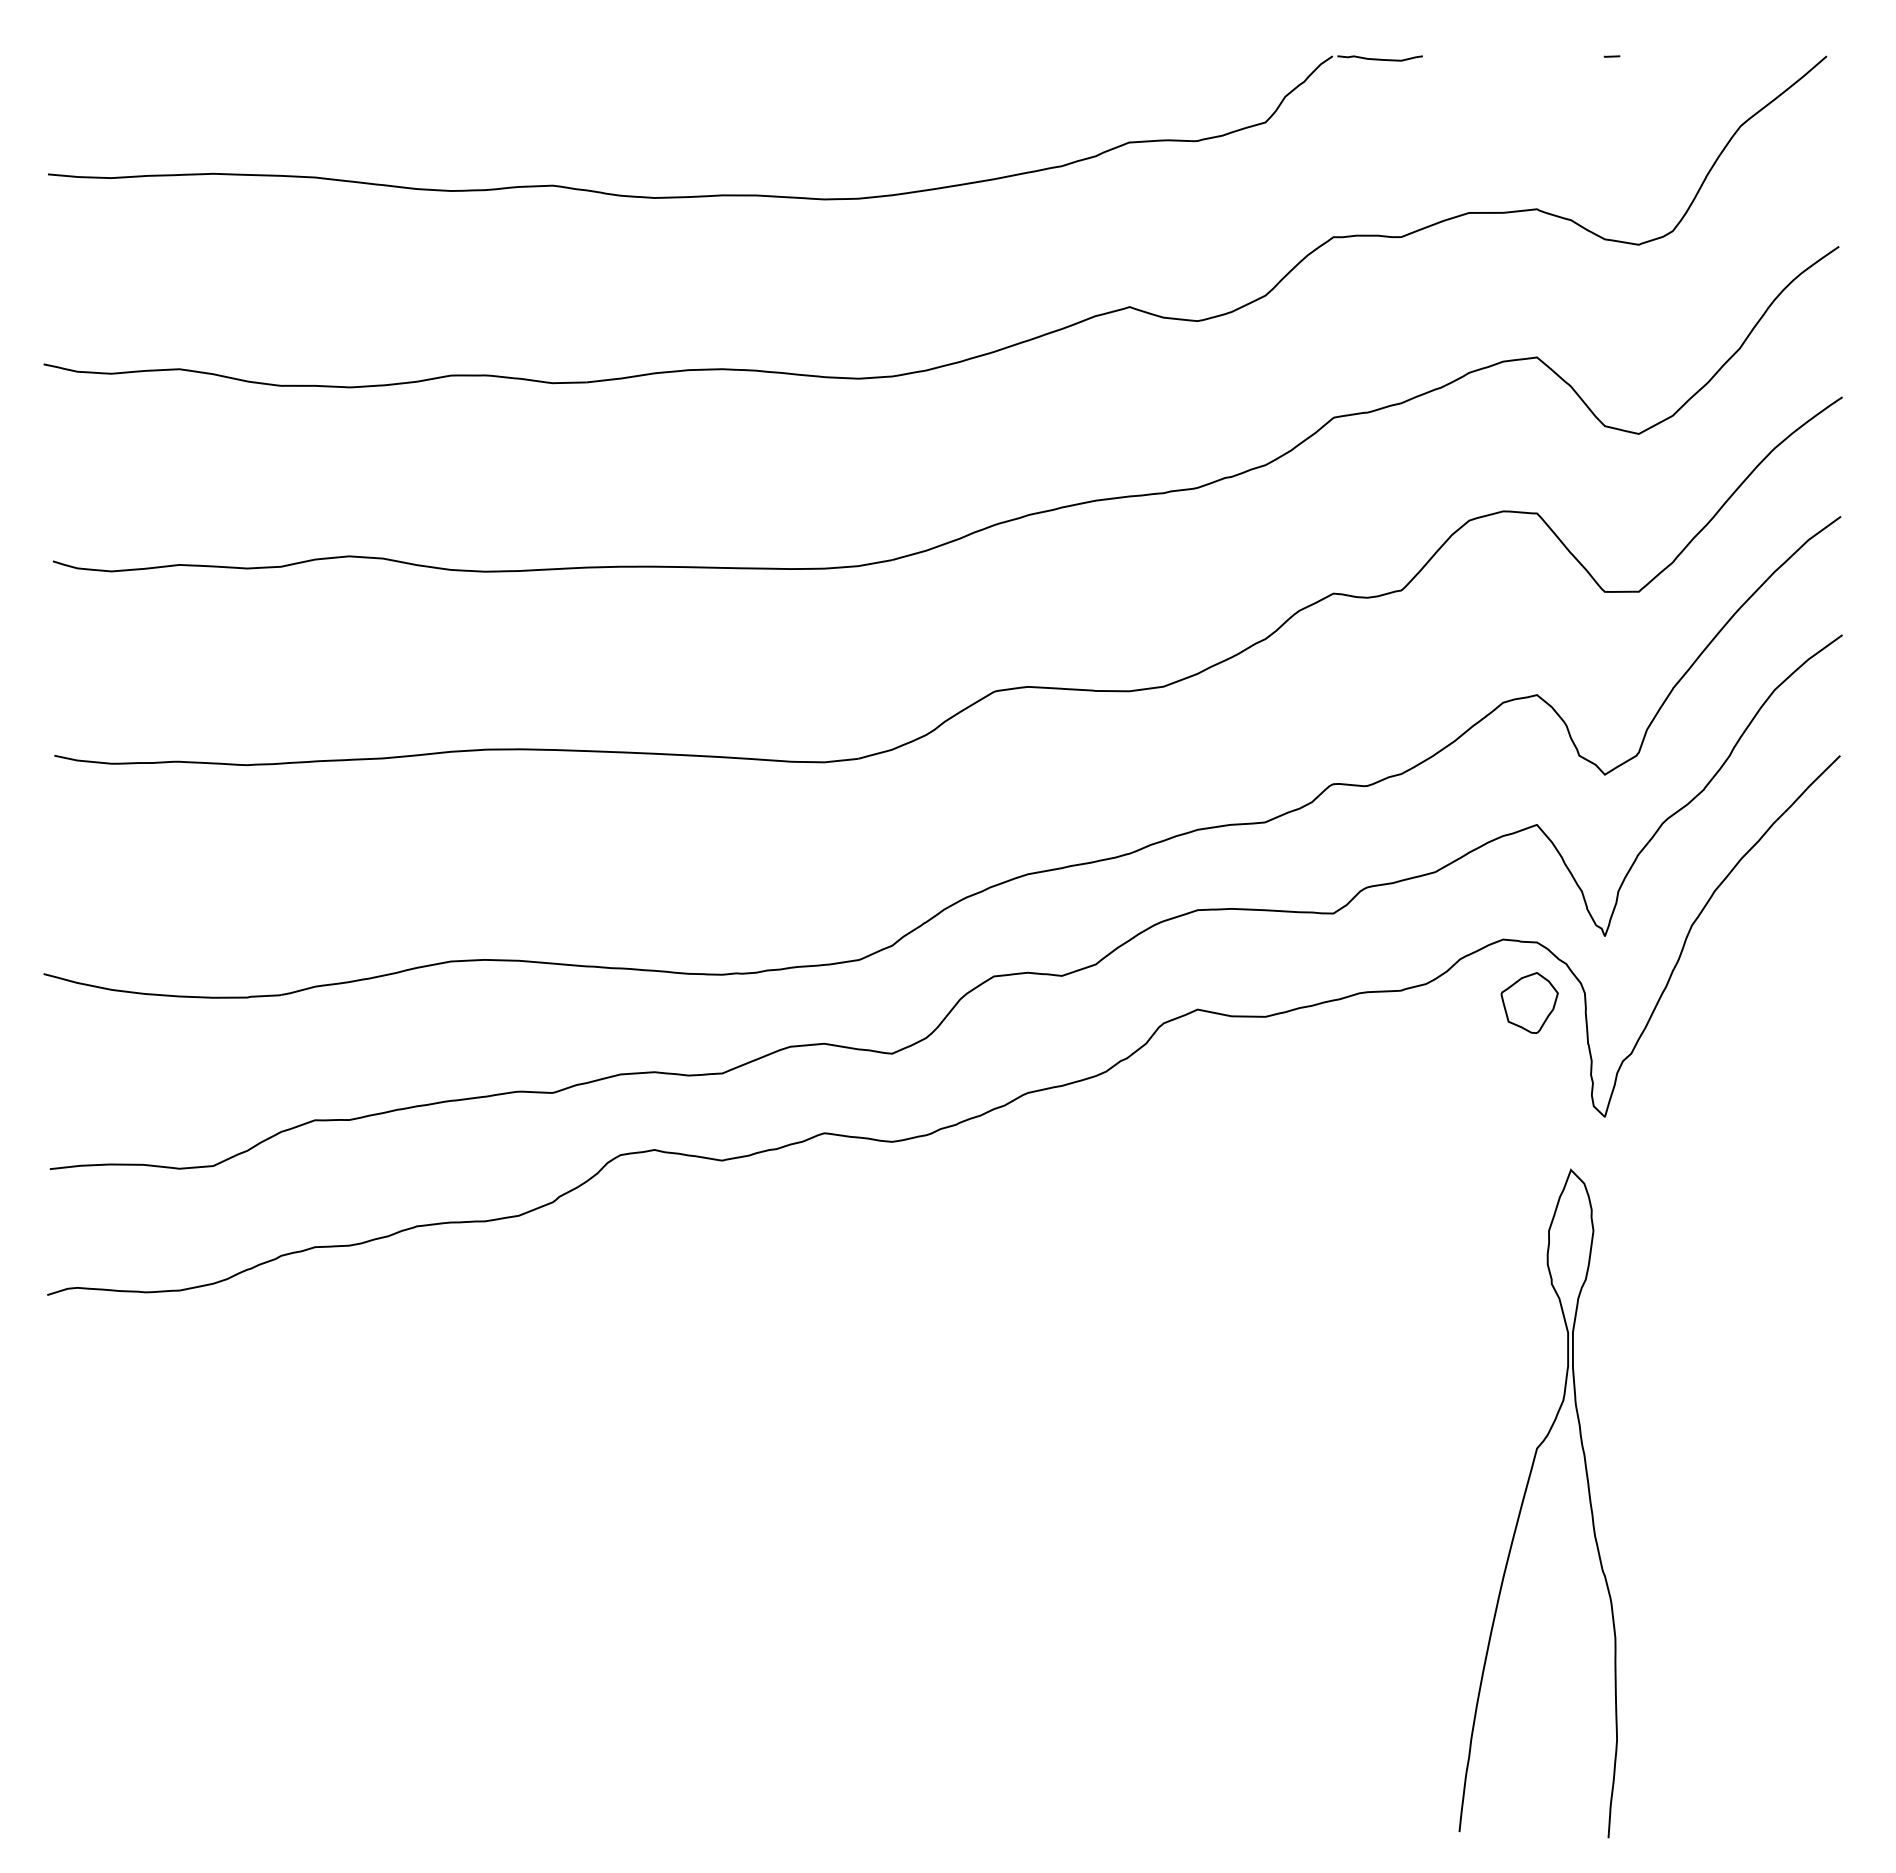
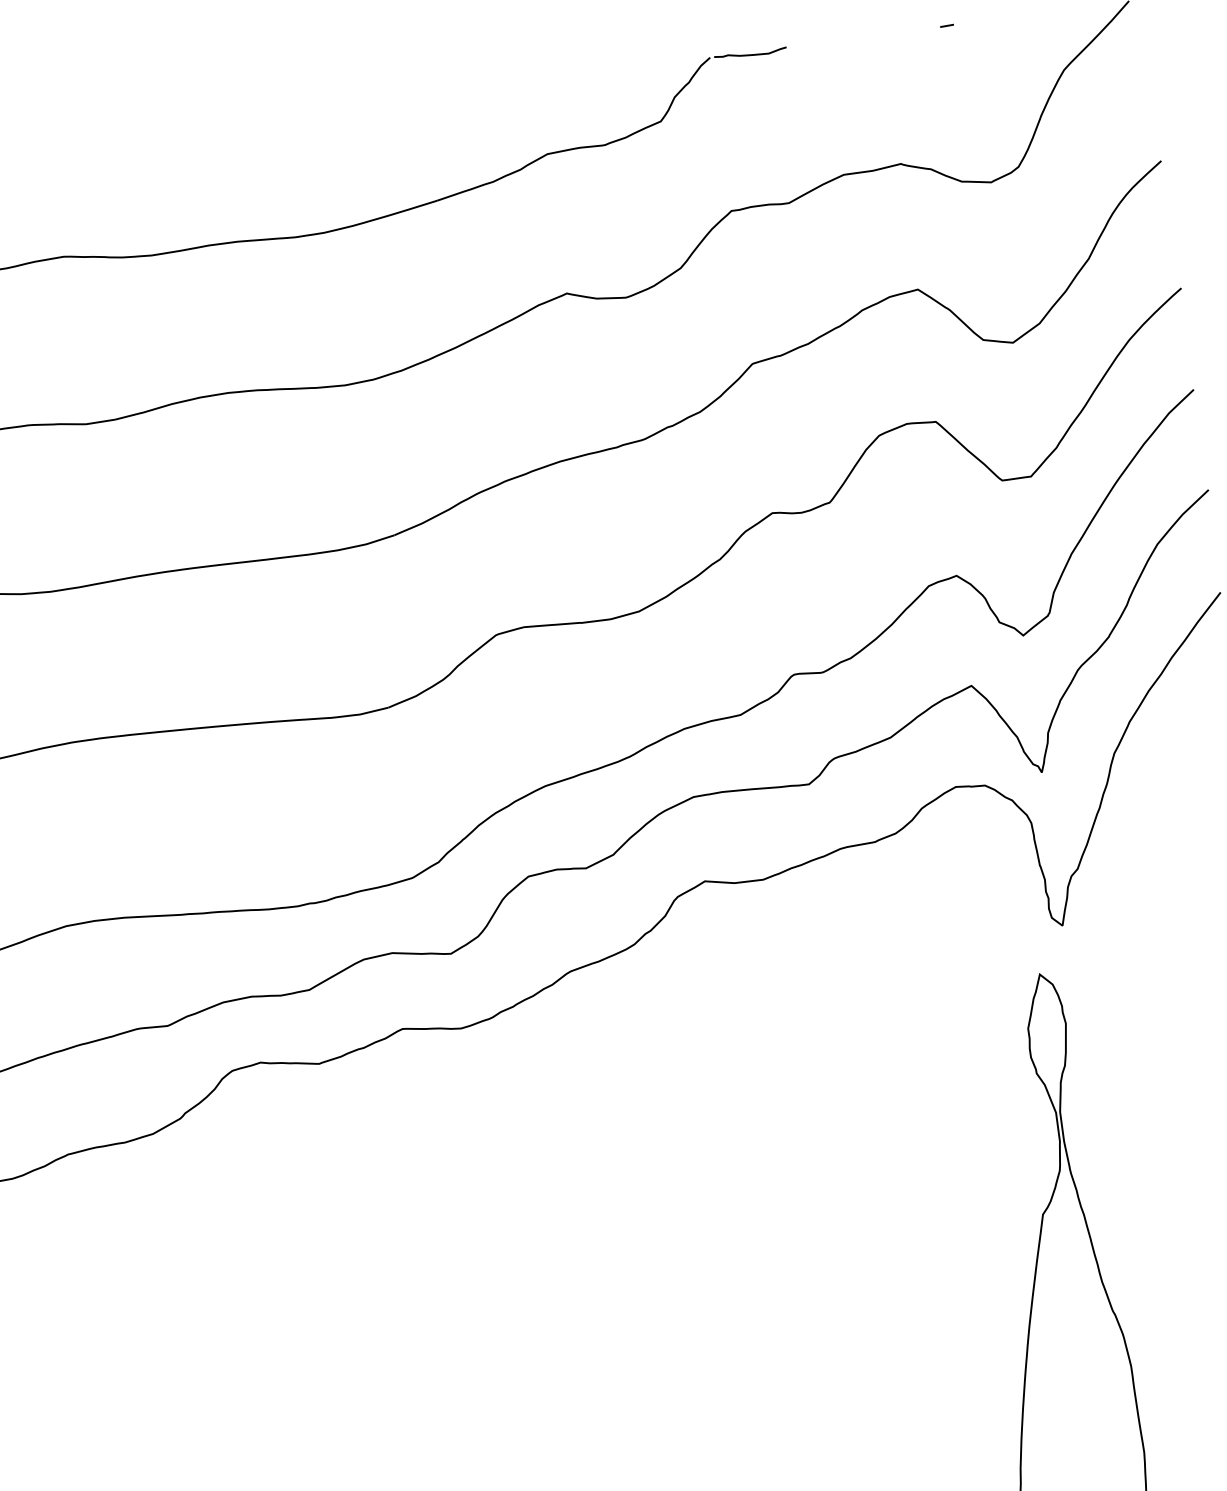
part: (1529, 1002) -> (985, 837), removed

